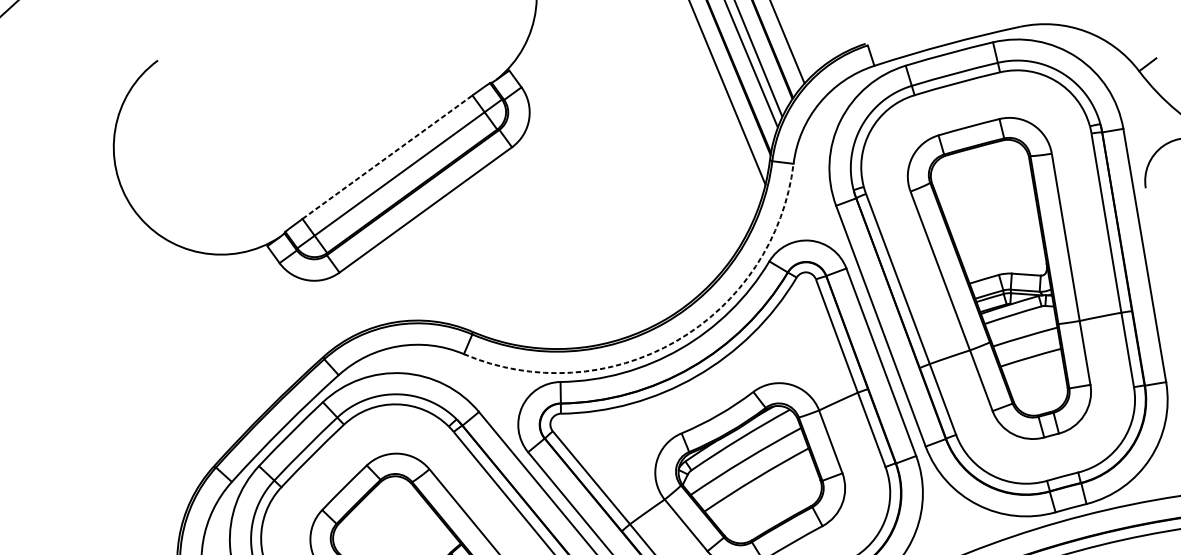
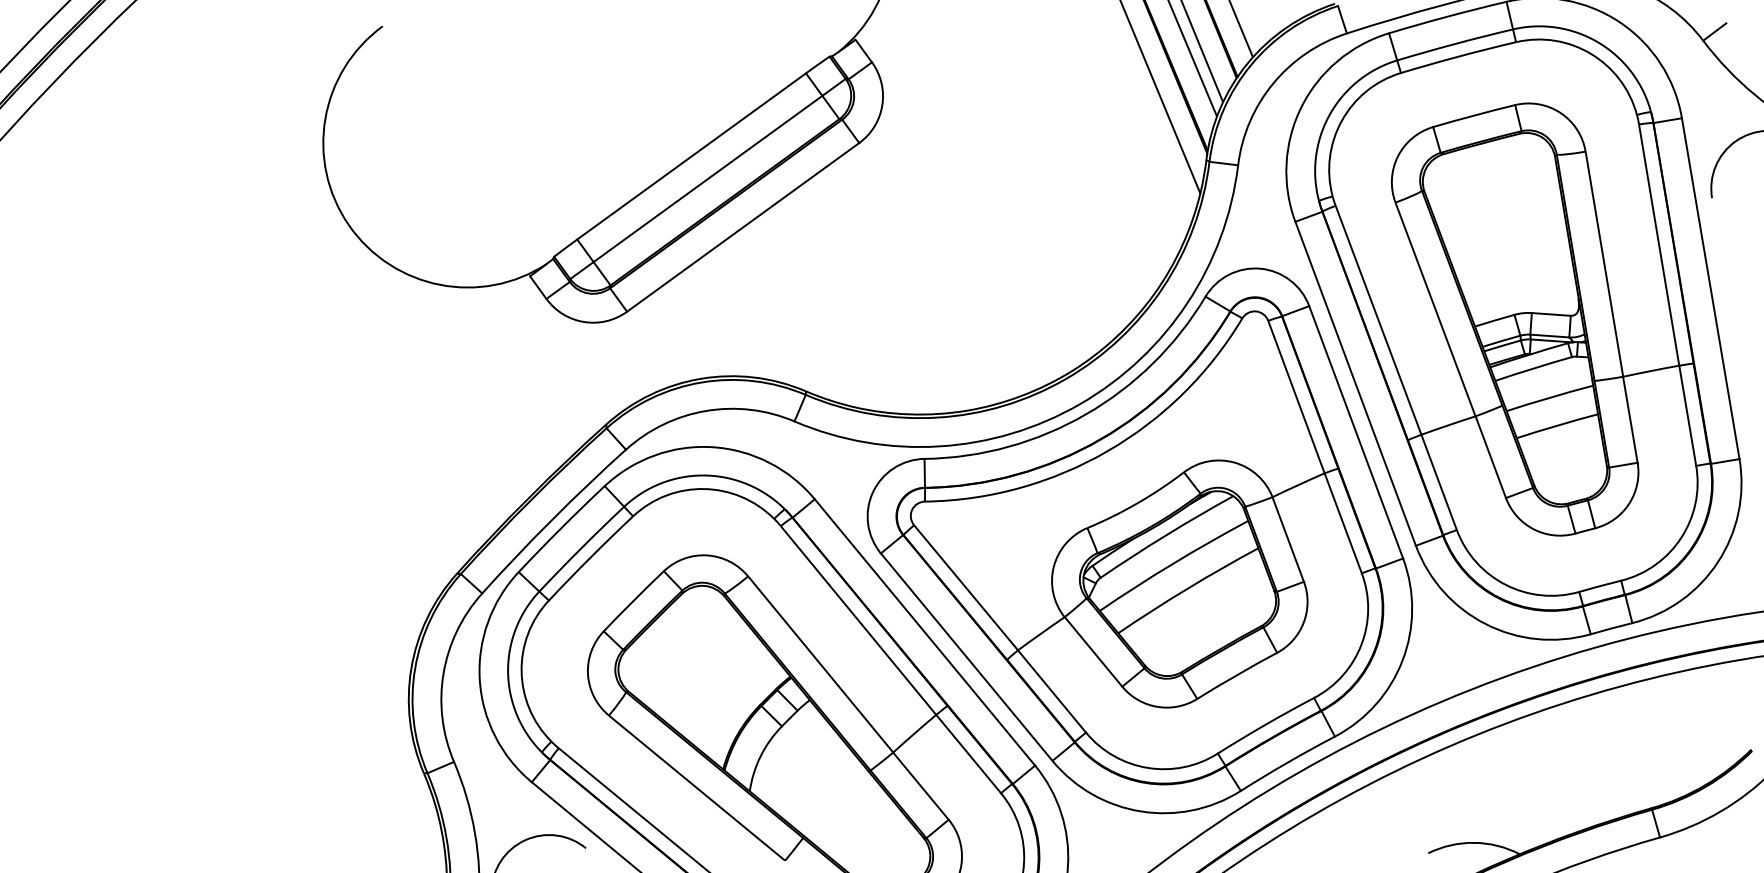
line: (388, 157) -> (692, 156), dashed -> solid
arc: (676, 341) -> (1080, 404), dashed -> solid

